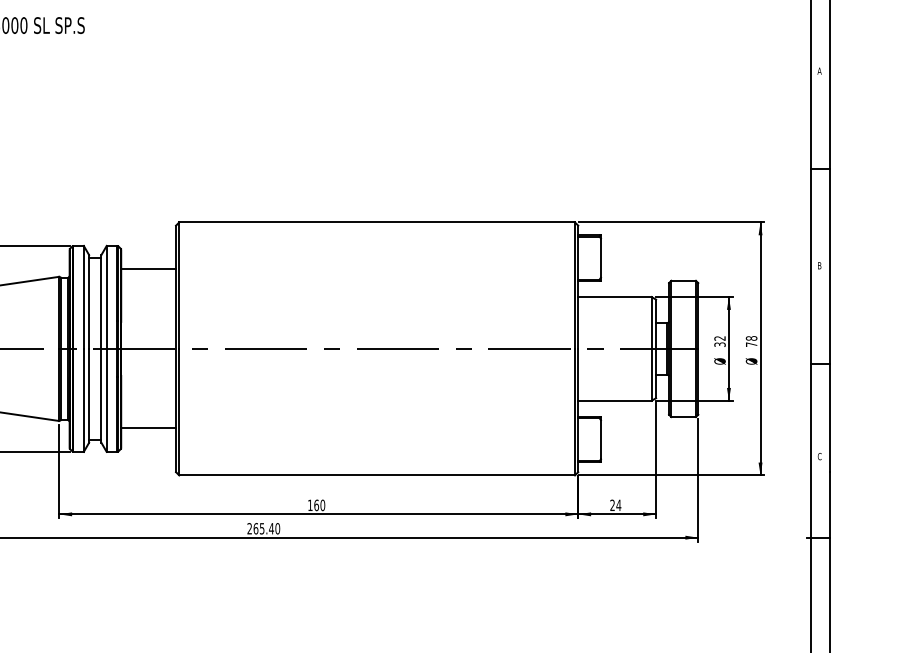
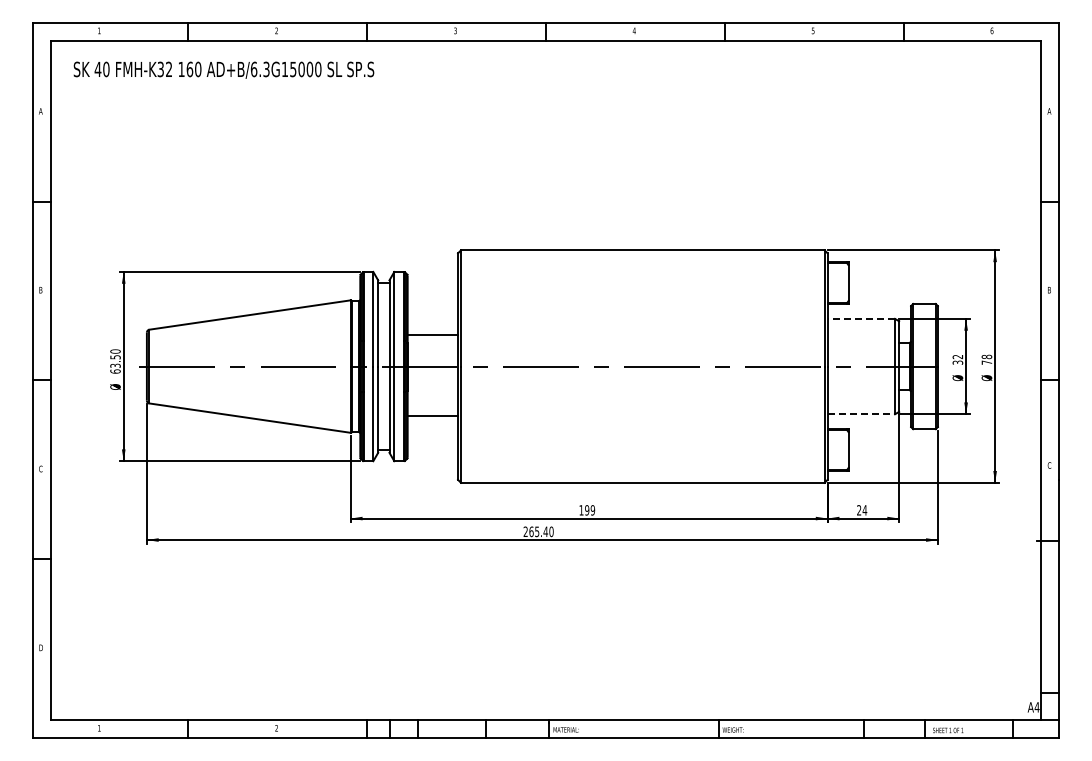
line: (148, 269) -> (432, 334), moved
line: (615, 296) -> (861, 318), solid -> dashed
line: (615, 401) -> (861, 414), solid -> dashed
line: (148, 428) -> (432, 415), moved
text: (319, 505) -> (589, 510), 160 -> 199

